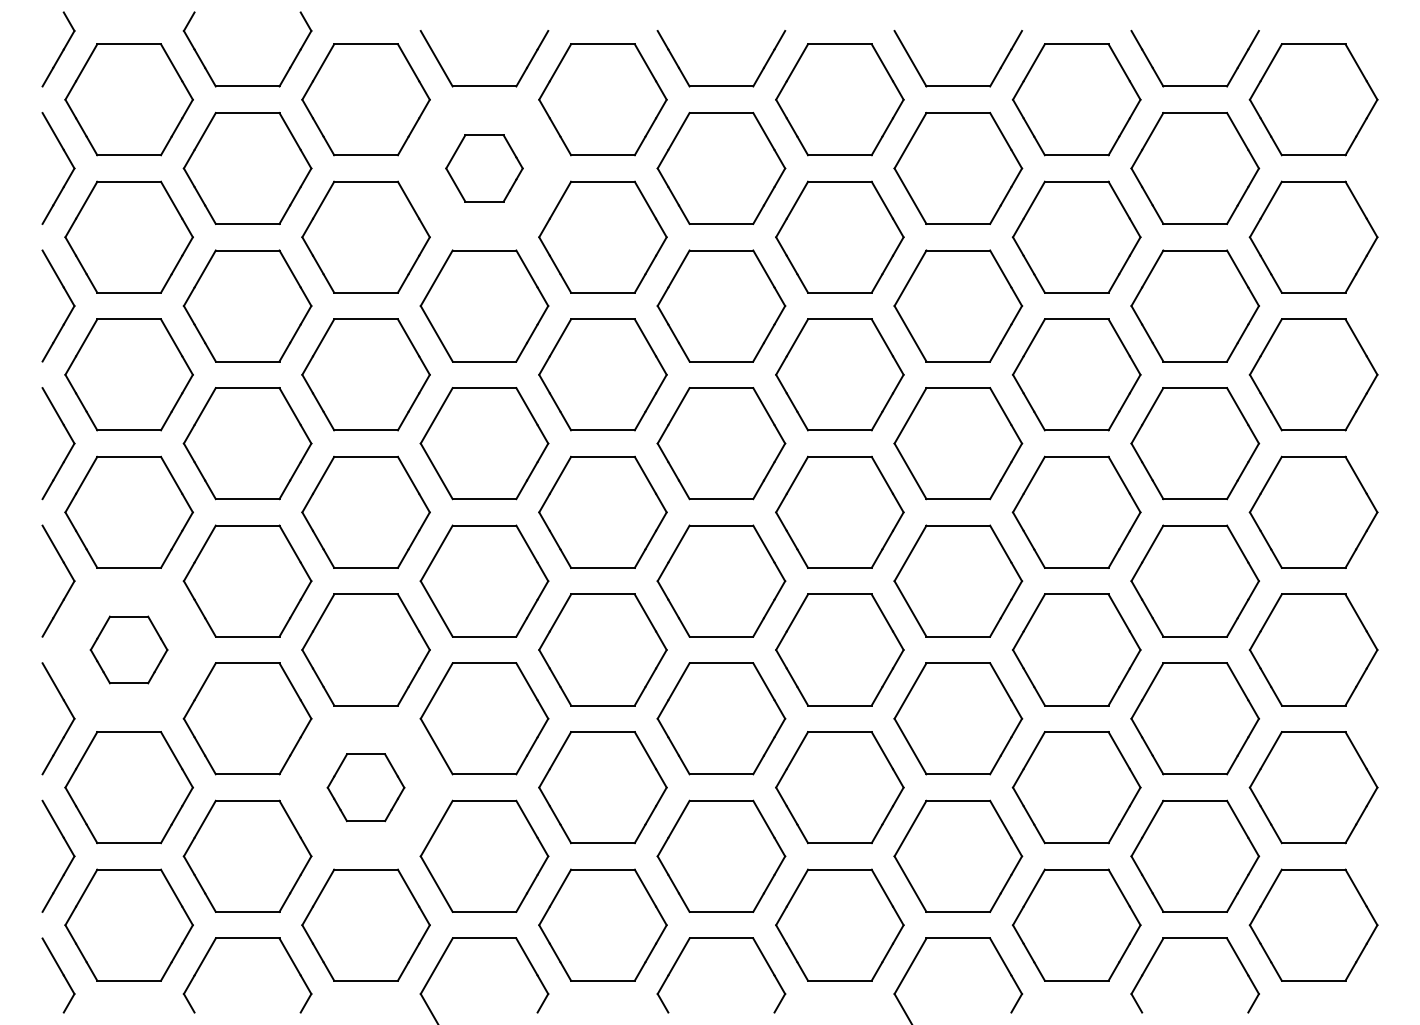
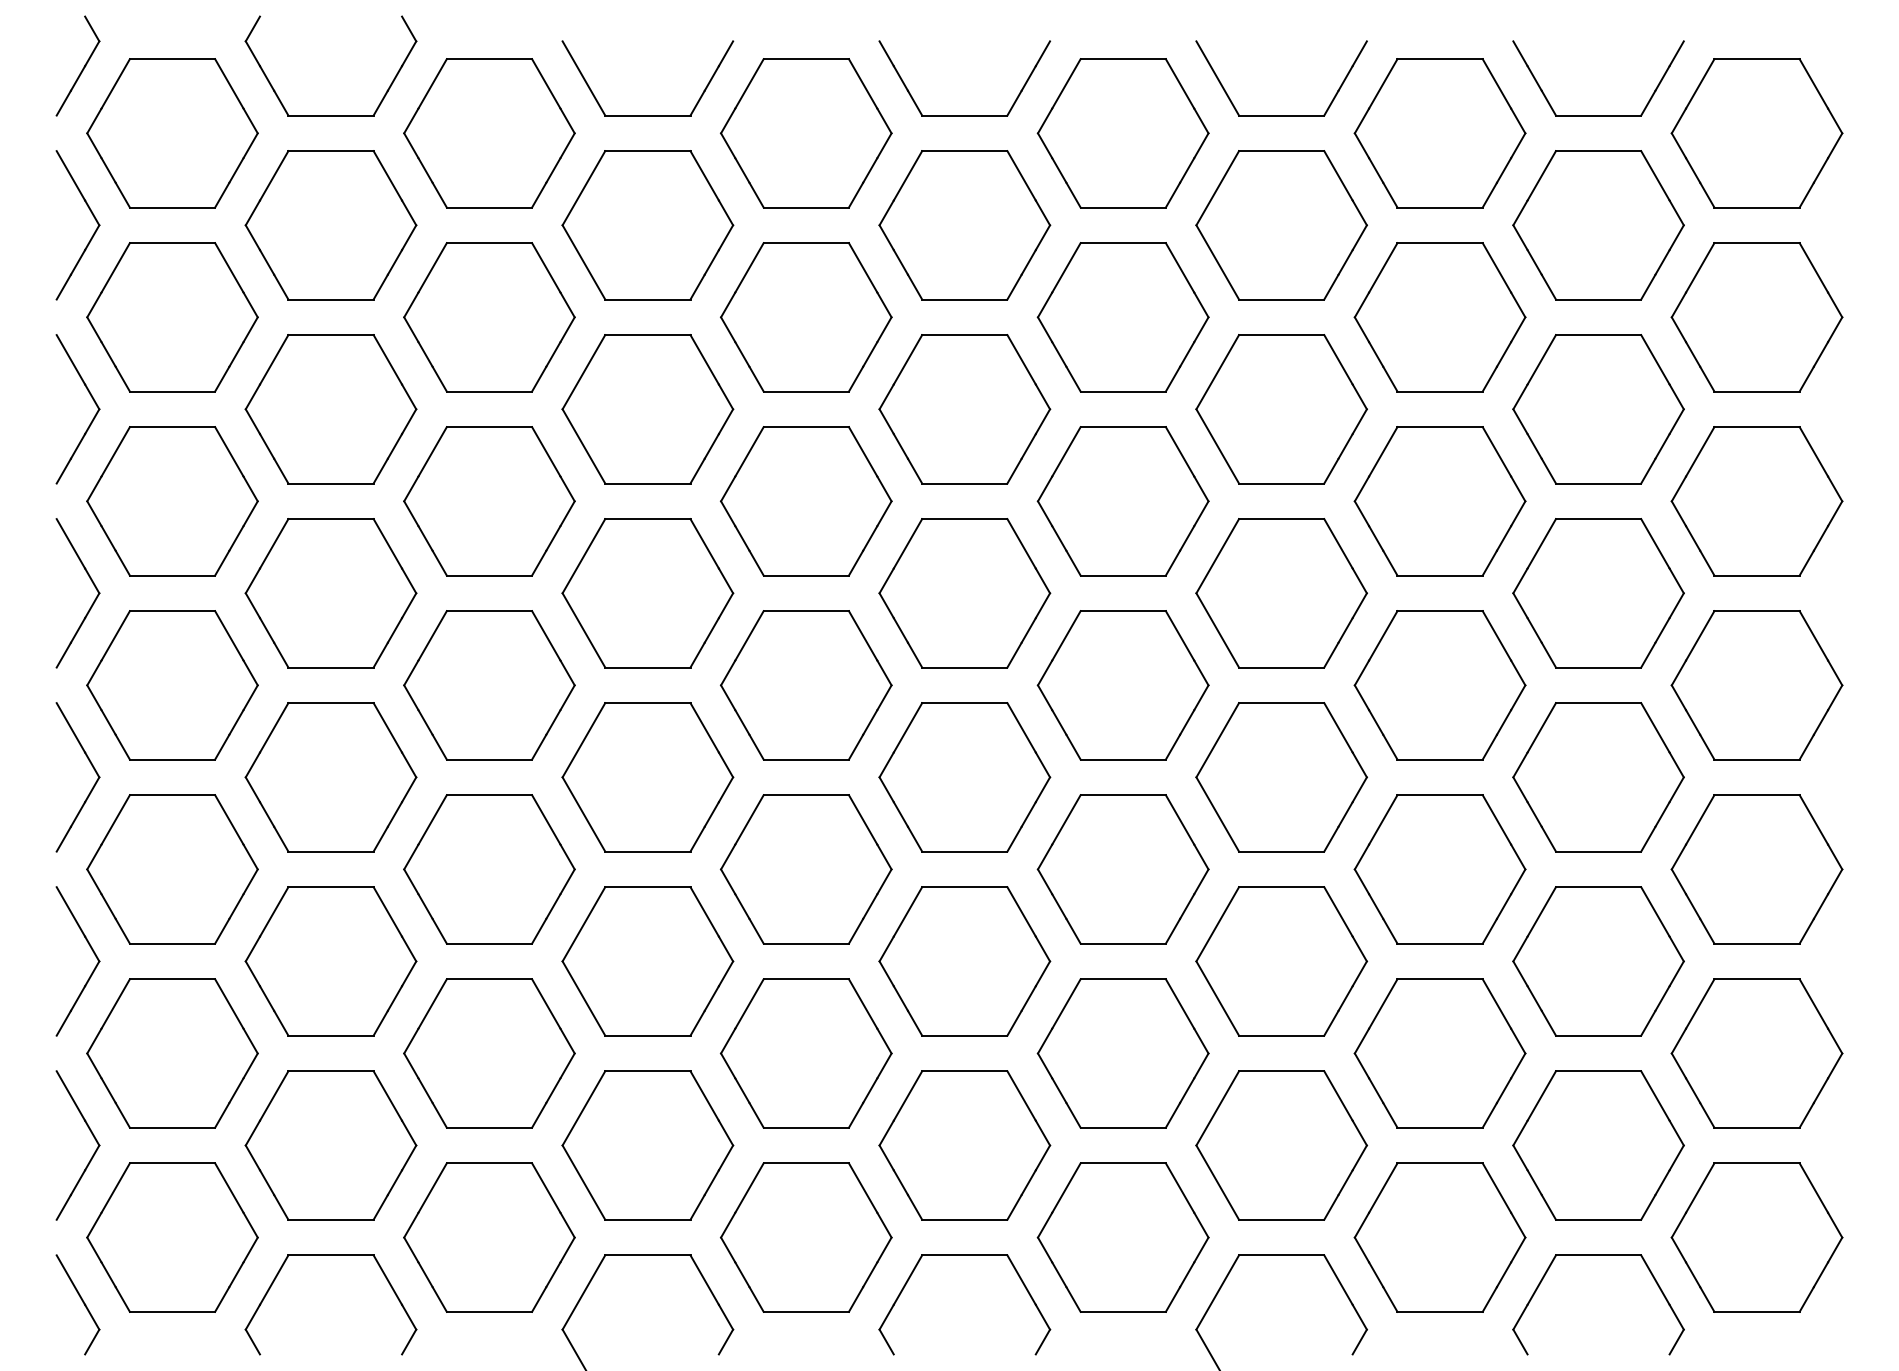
part: (484, 168) -> (647, 225), size x1.67
part: (128, 649) -> (171, 868), size x1.67
part: (365, 787) -> (488, 1053), size x1.67

